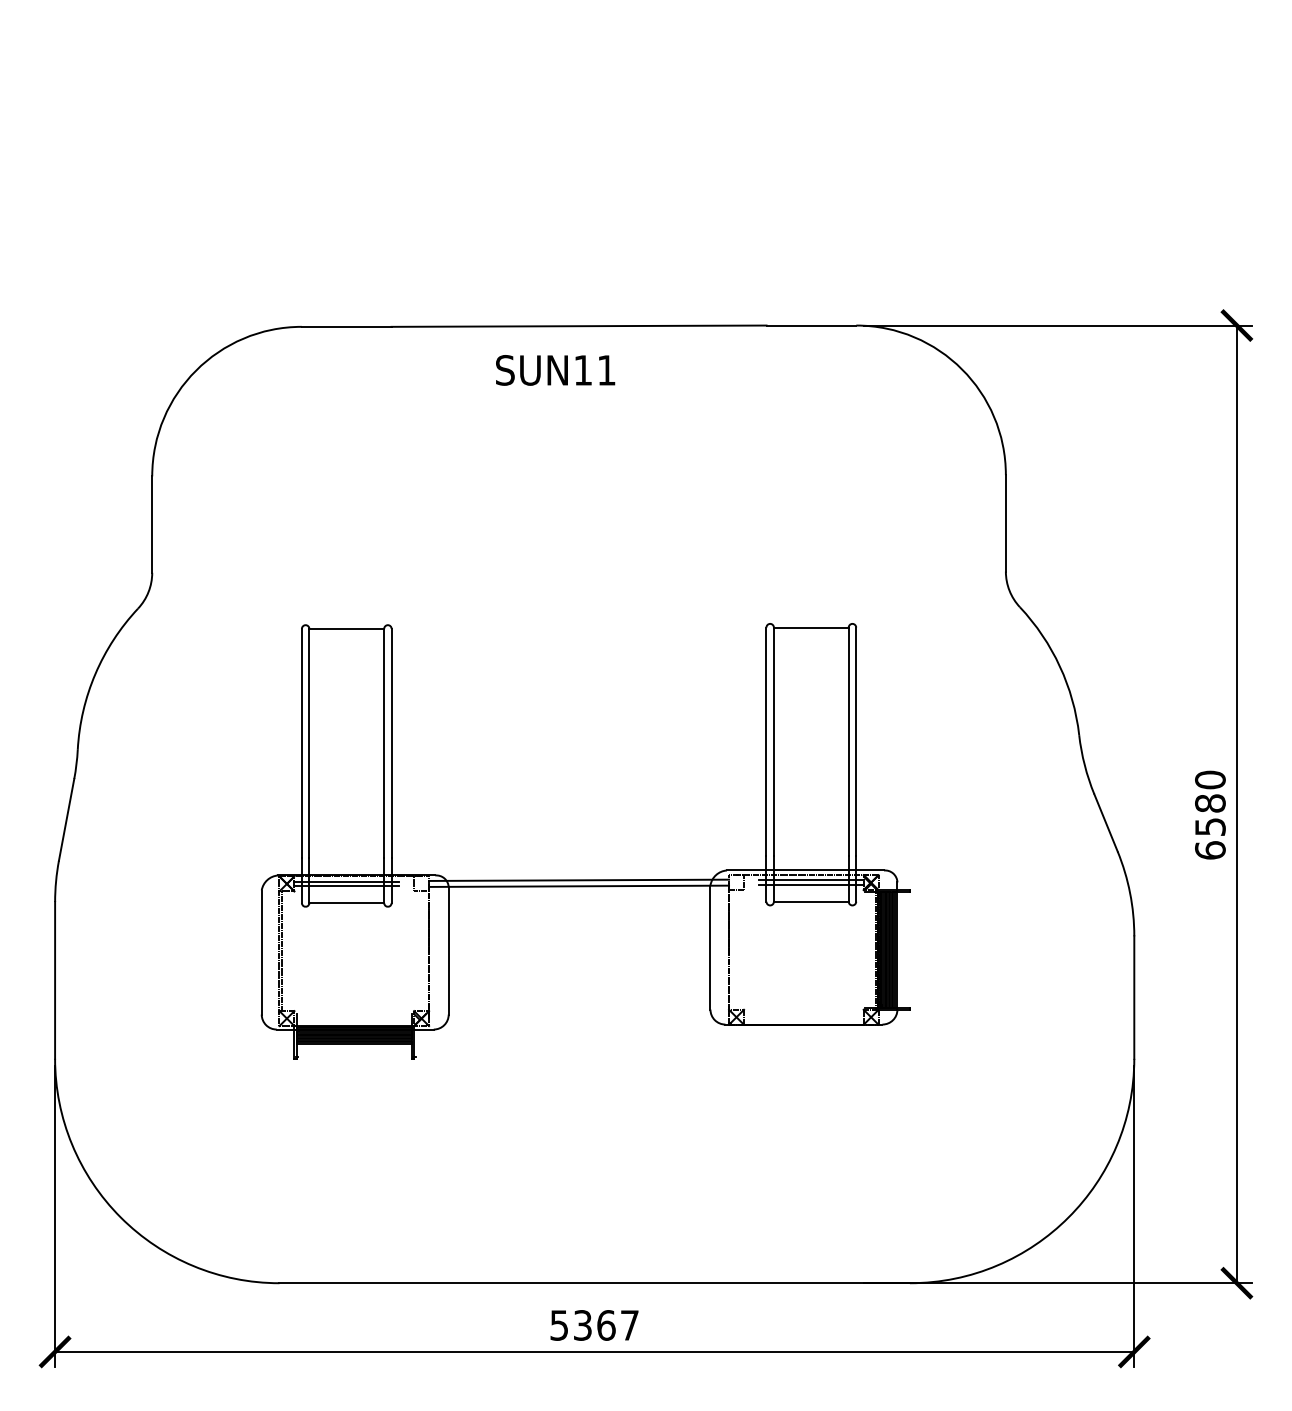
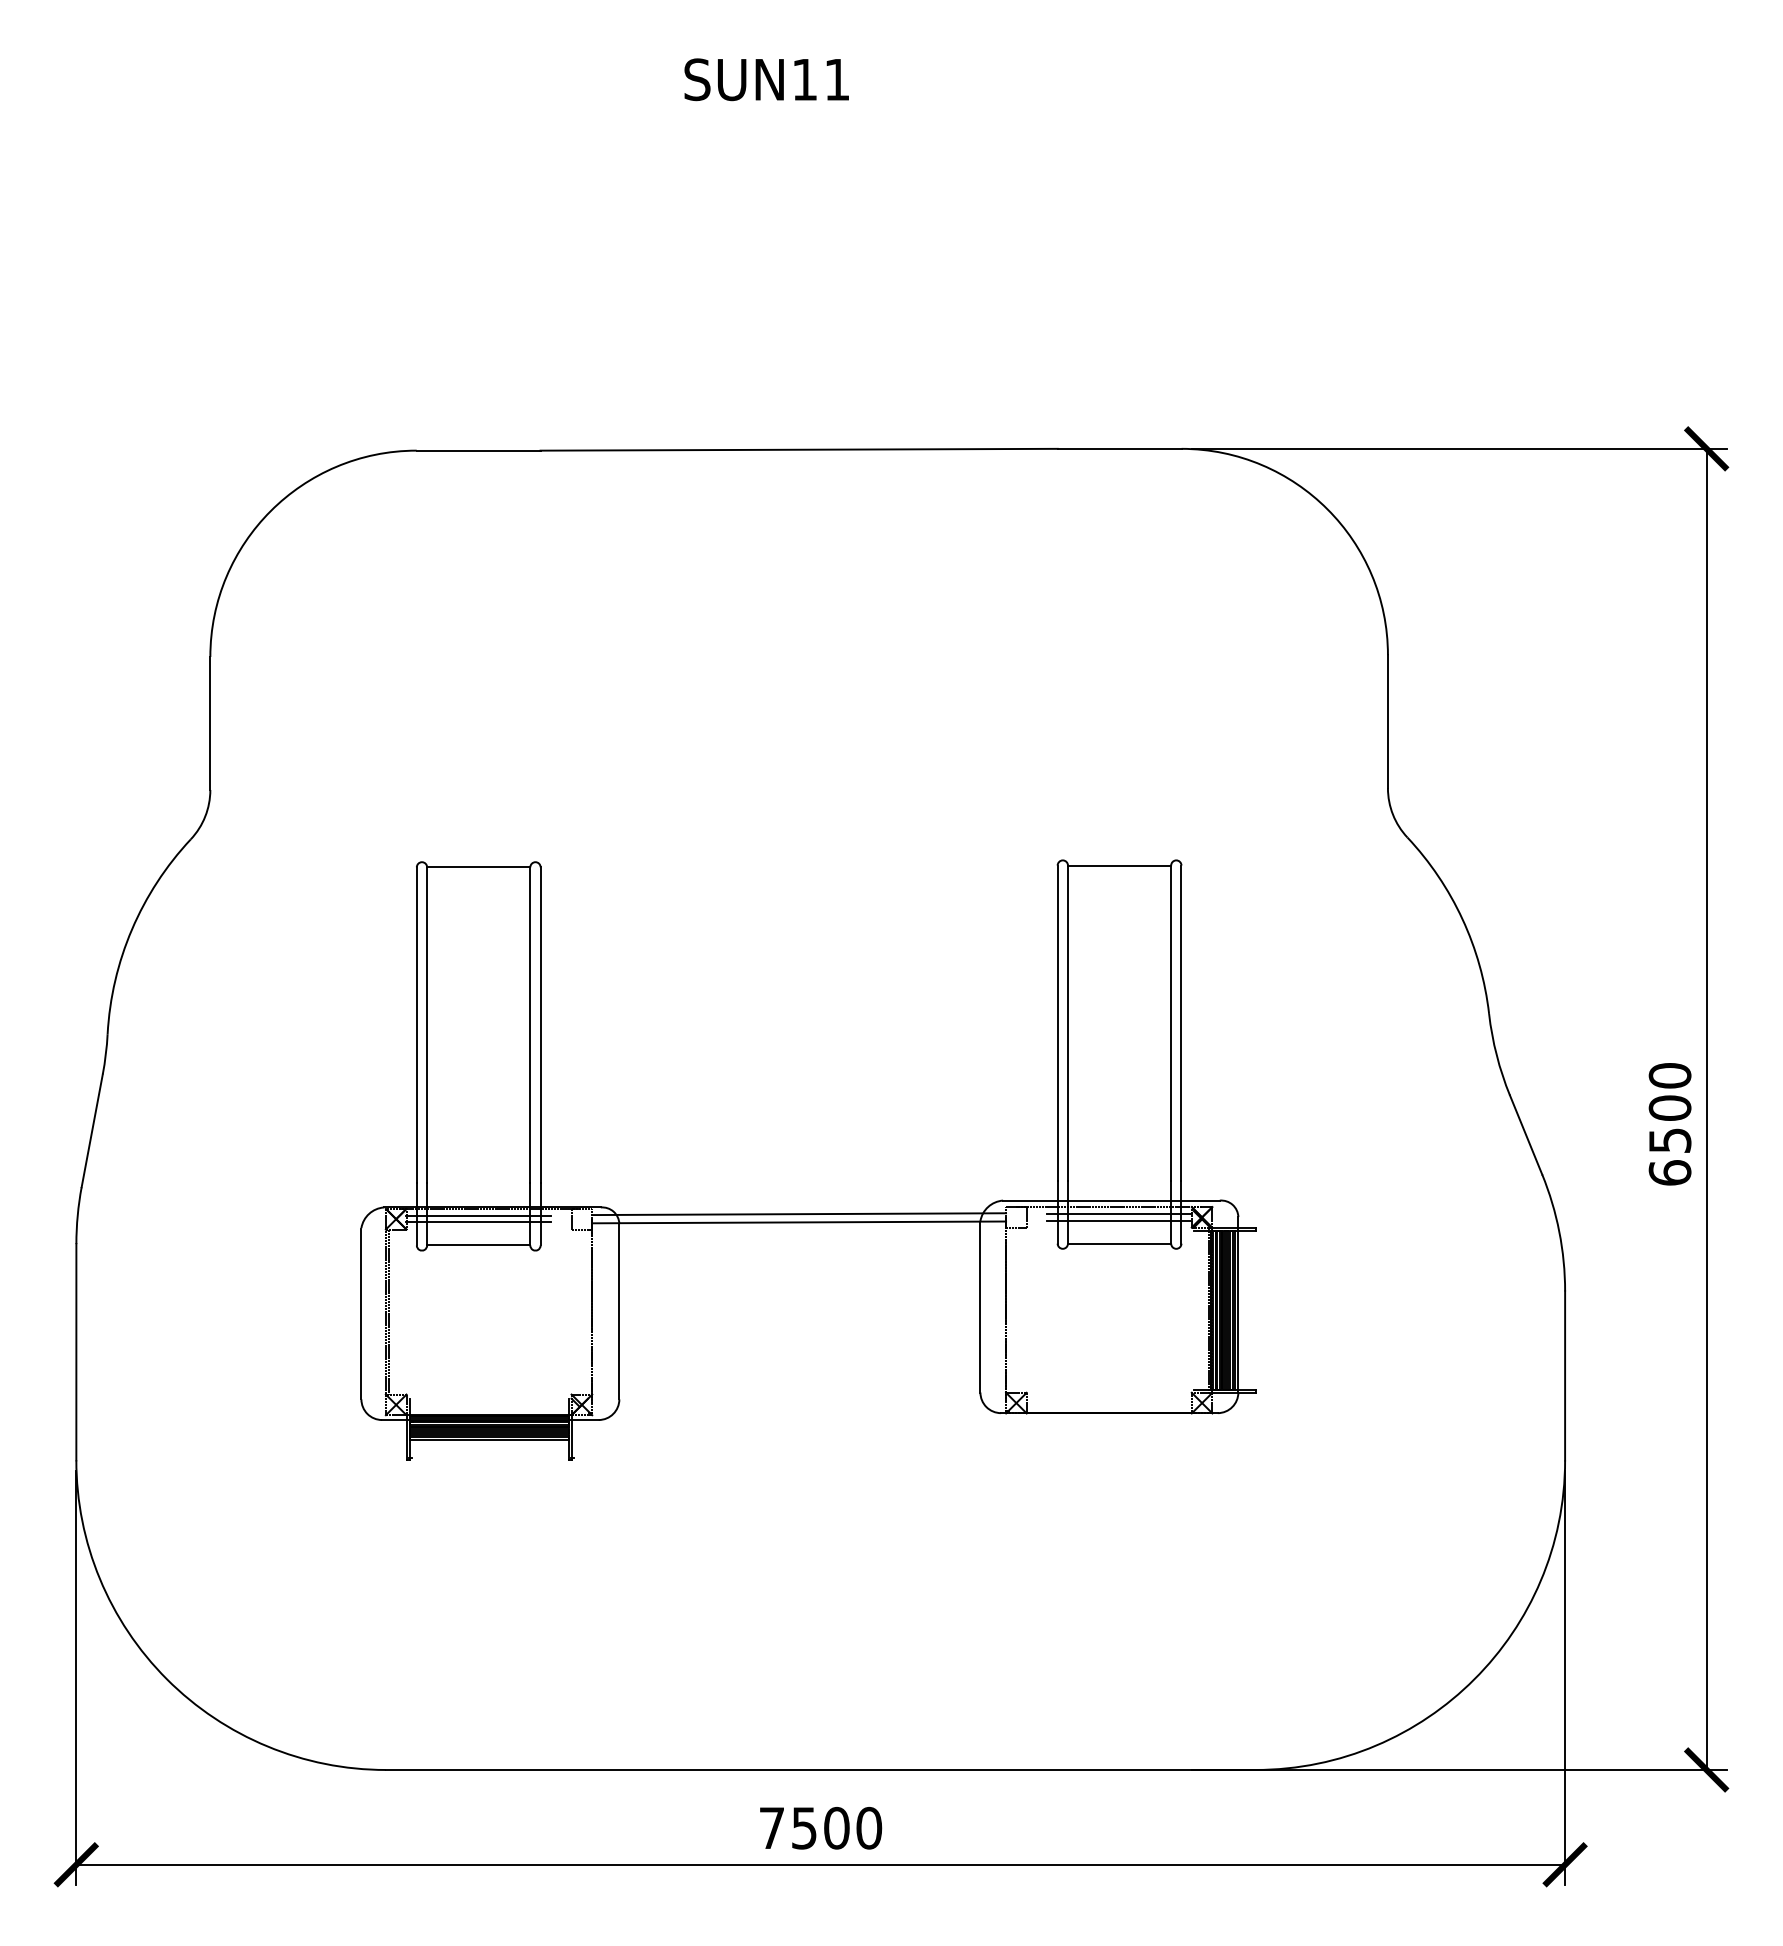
text: (555, 370) -> (766, 79), moved
text: (1210, 802) -> (1670, 1107), 6580 -> 6500
text: (594, 1324) -> (820, 1827), 5367 -> 7500

